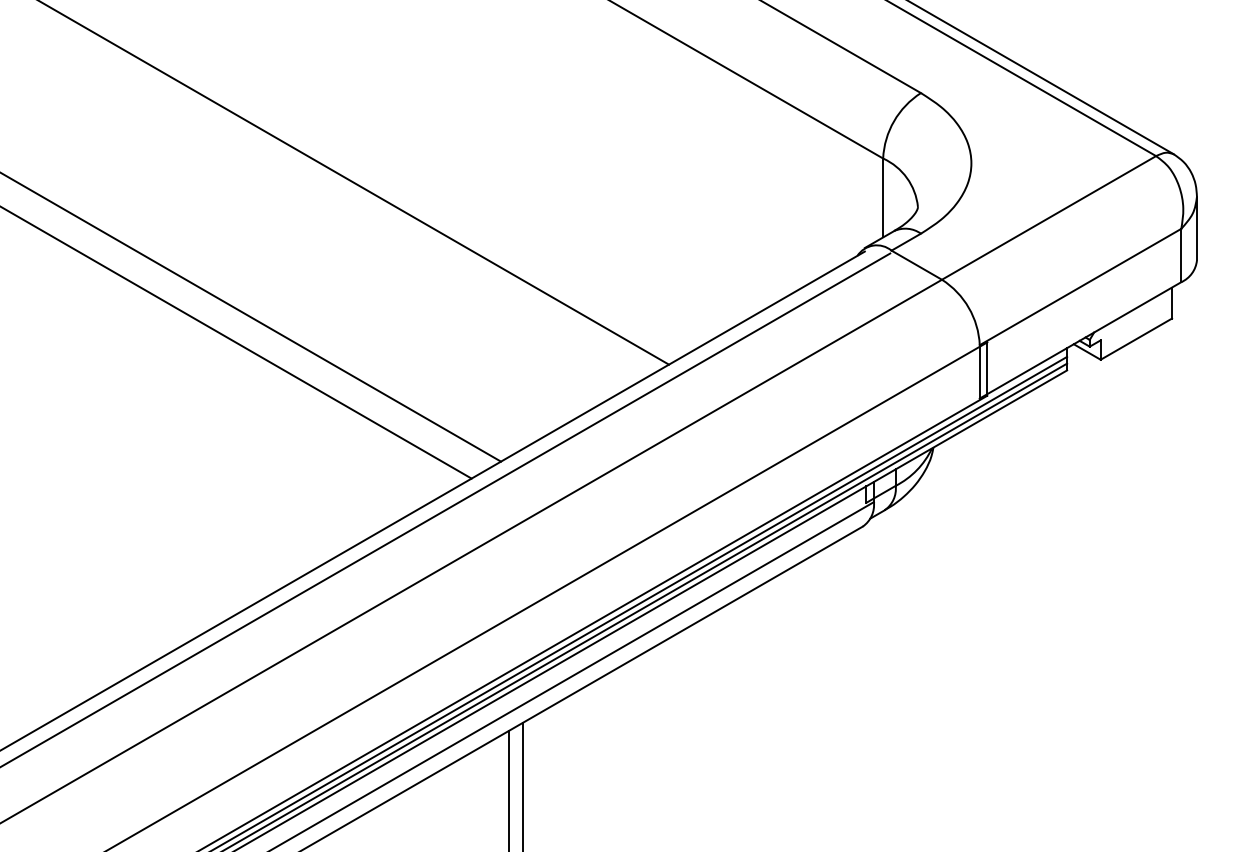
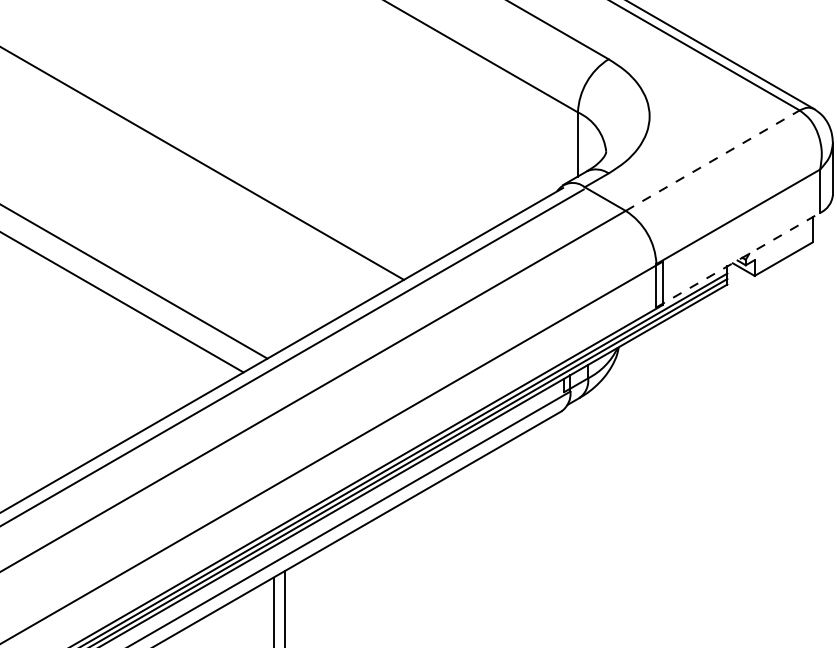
line: (1049, 217) -> (713, 160), solid -> dashed
line: (1080, 340) -> (738, 260), solid -> dashed

